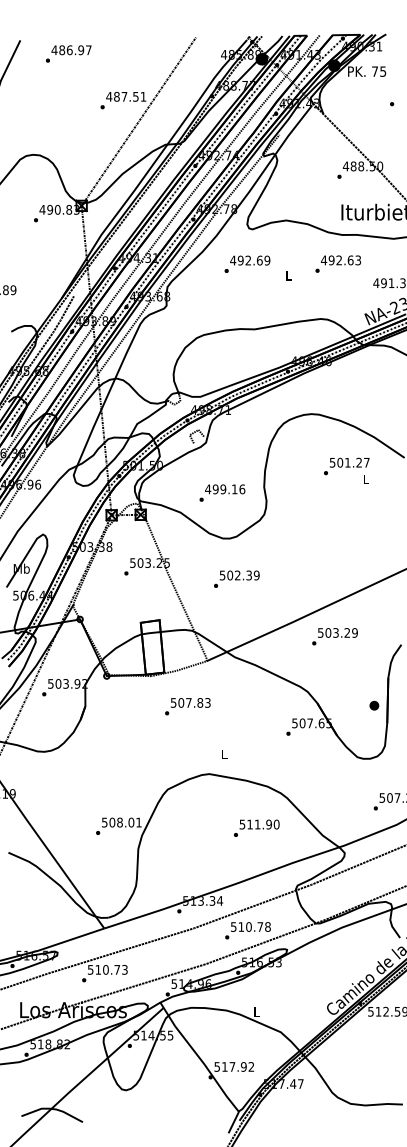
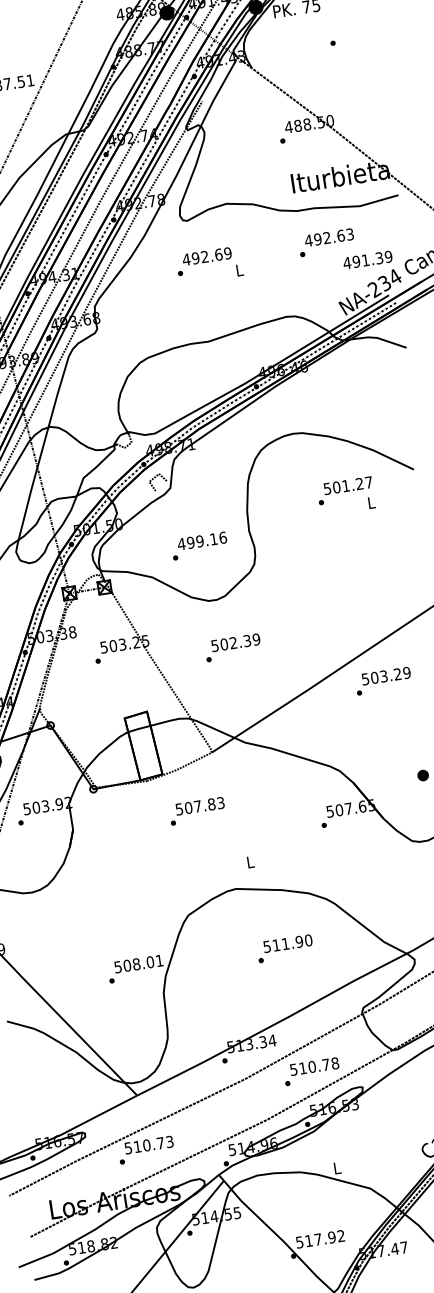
text: (247, 263) -> (204, 260), moved
text: (338, 263) -> (326, 241), moved
text: (334, 636) -> (382, 680), moved
text: (256, 827) -> (284, 947), moved

